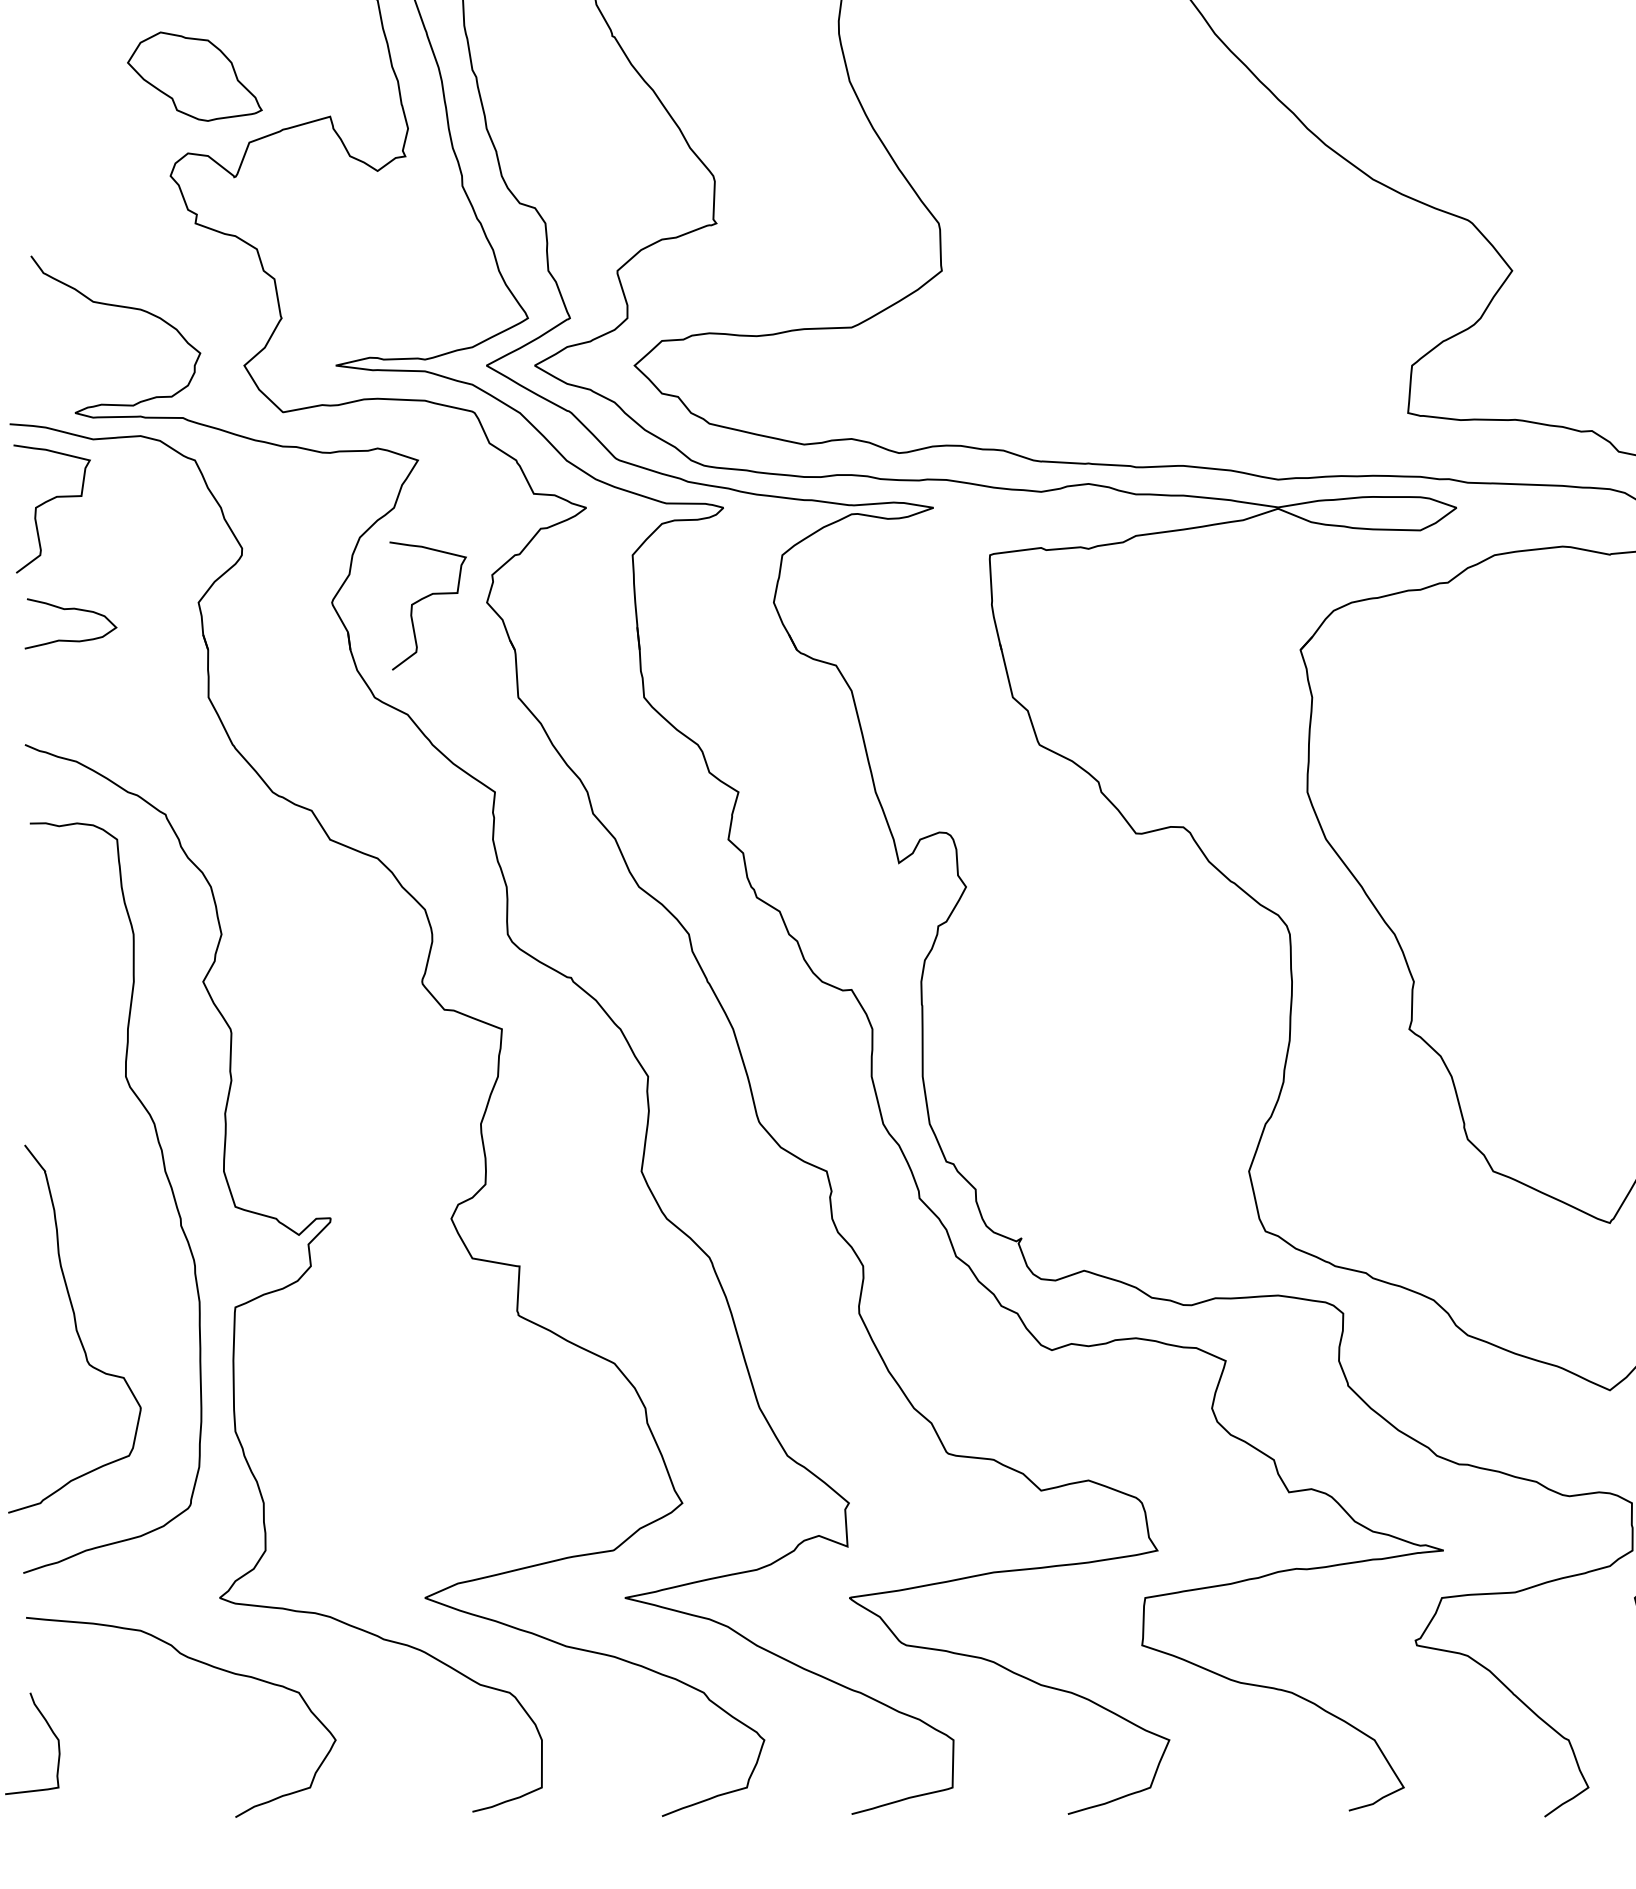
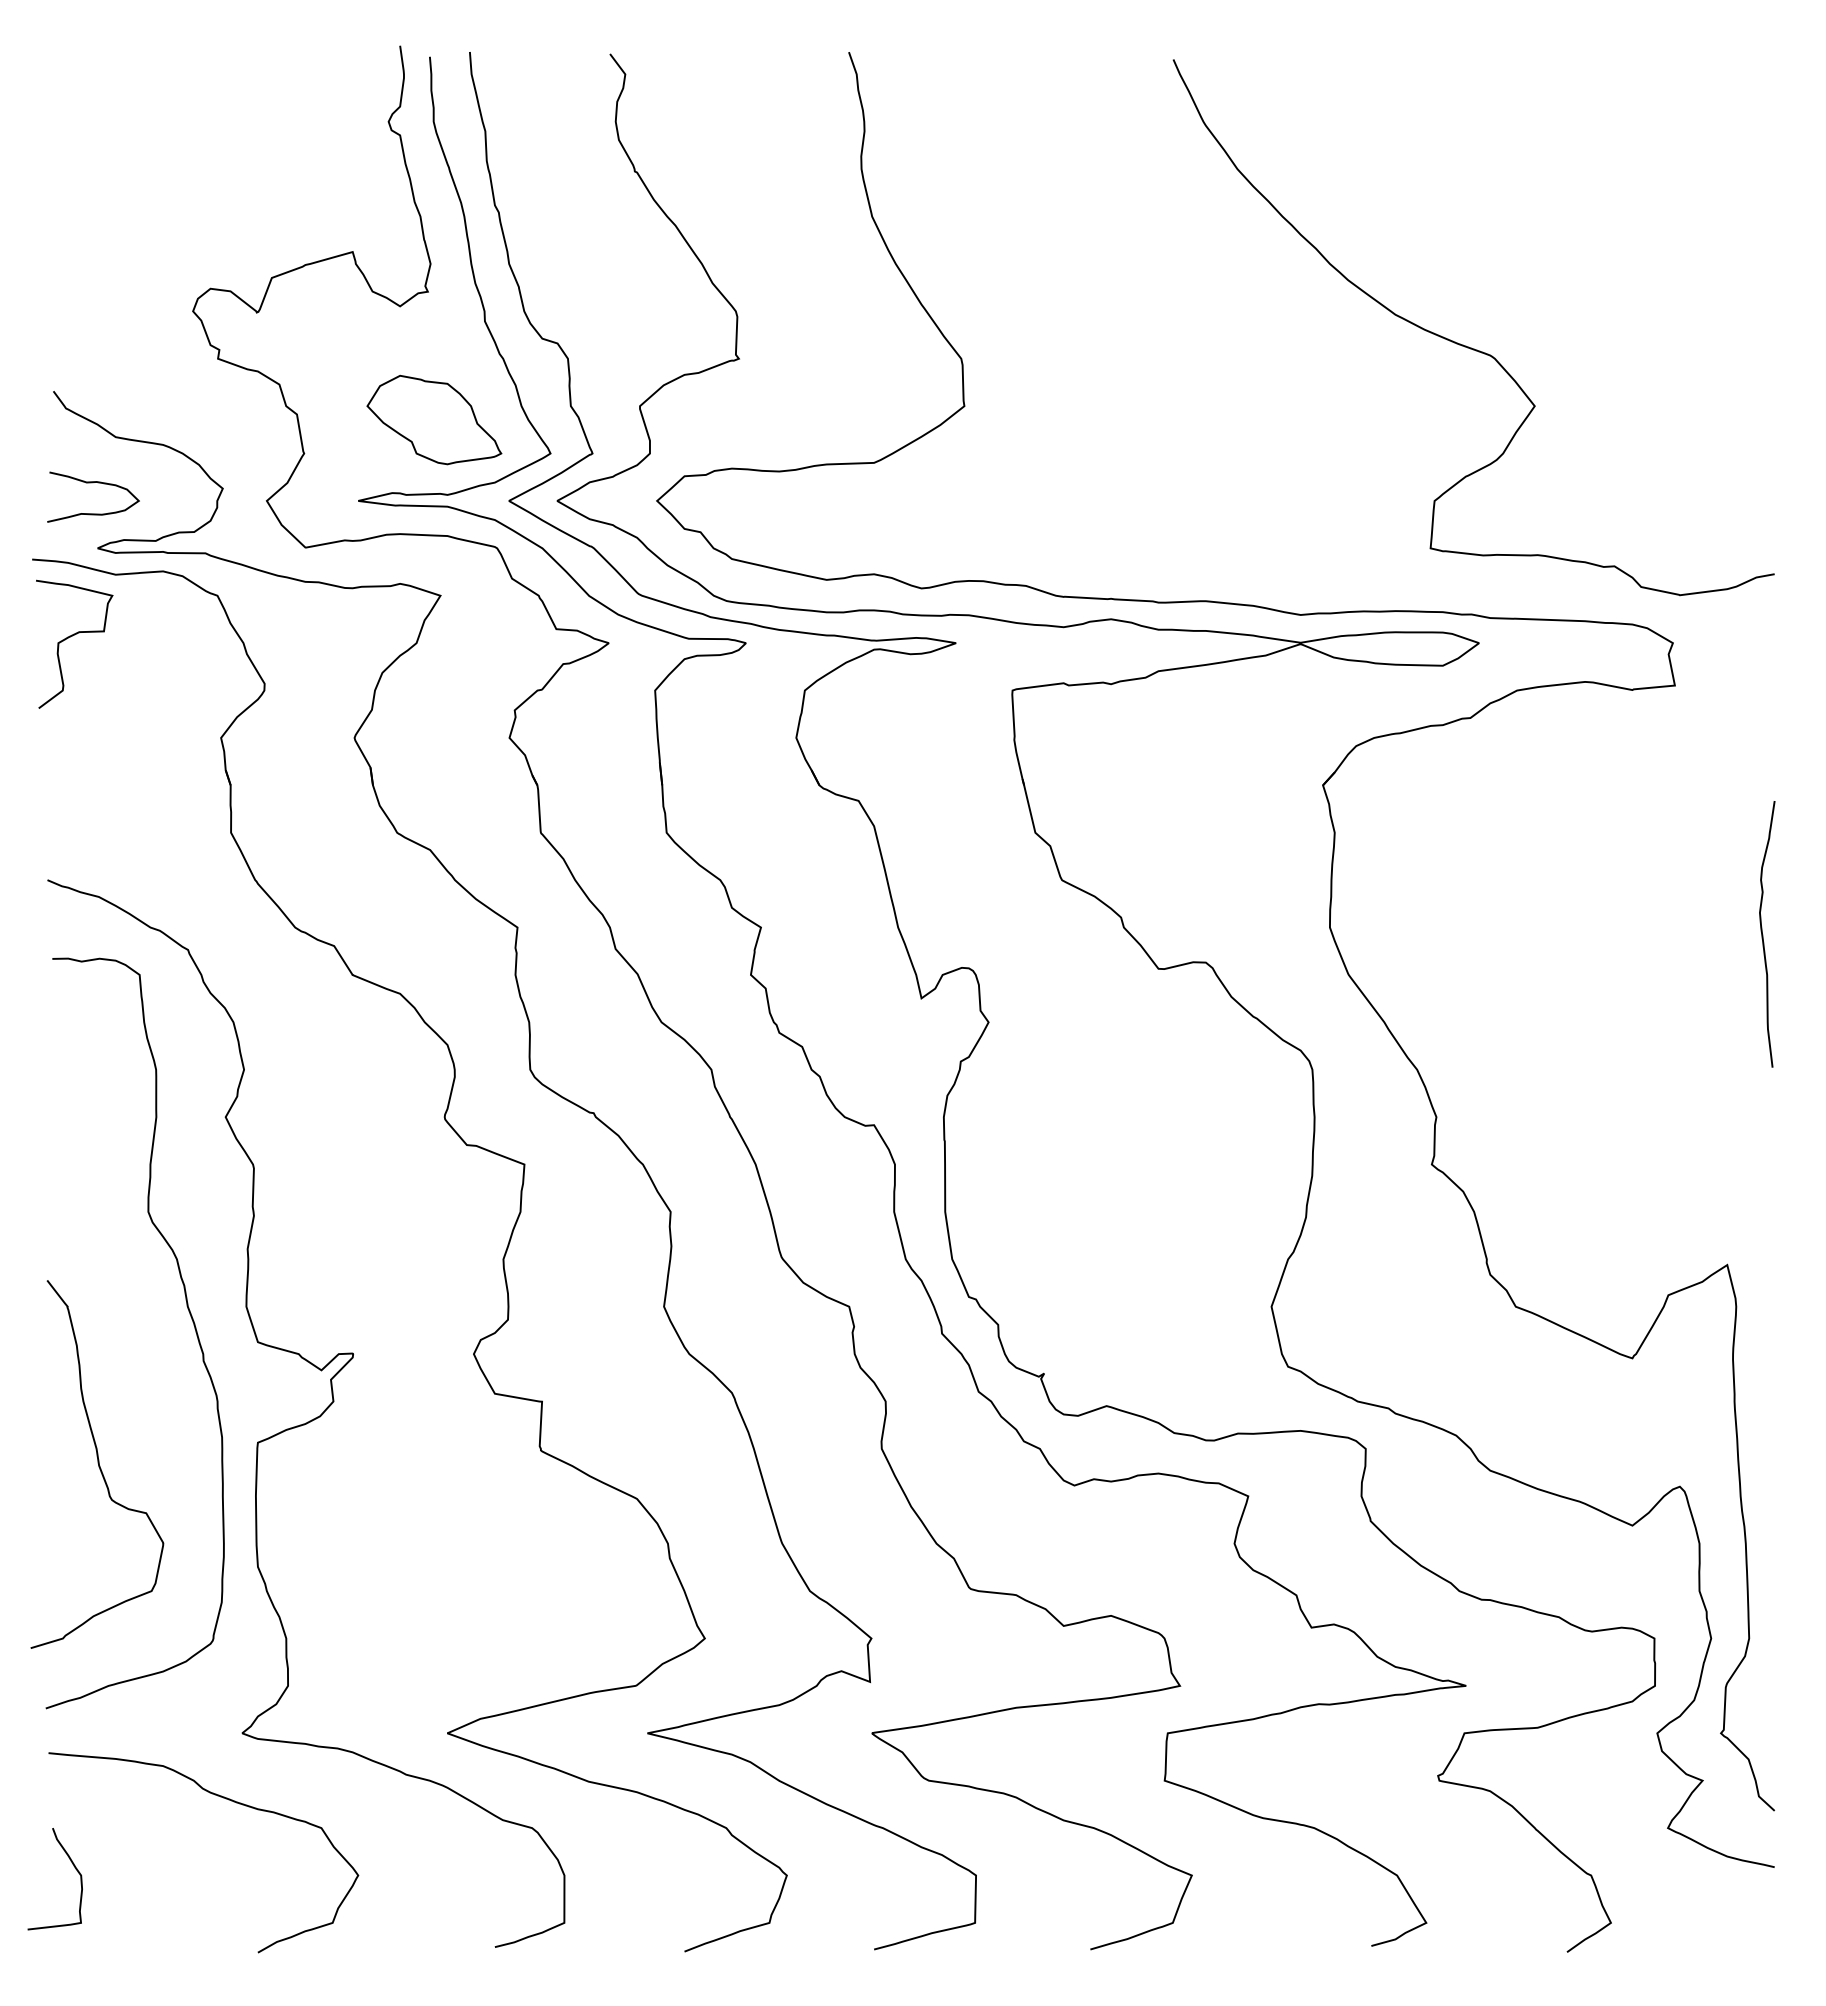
part: (195, 76) -> (434, 419), moved
curve: (424, 599) -> (446, 734), removed
curve: (71, 610) -> (93, 483), moved

